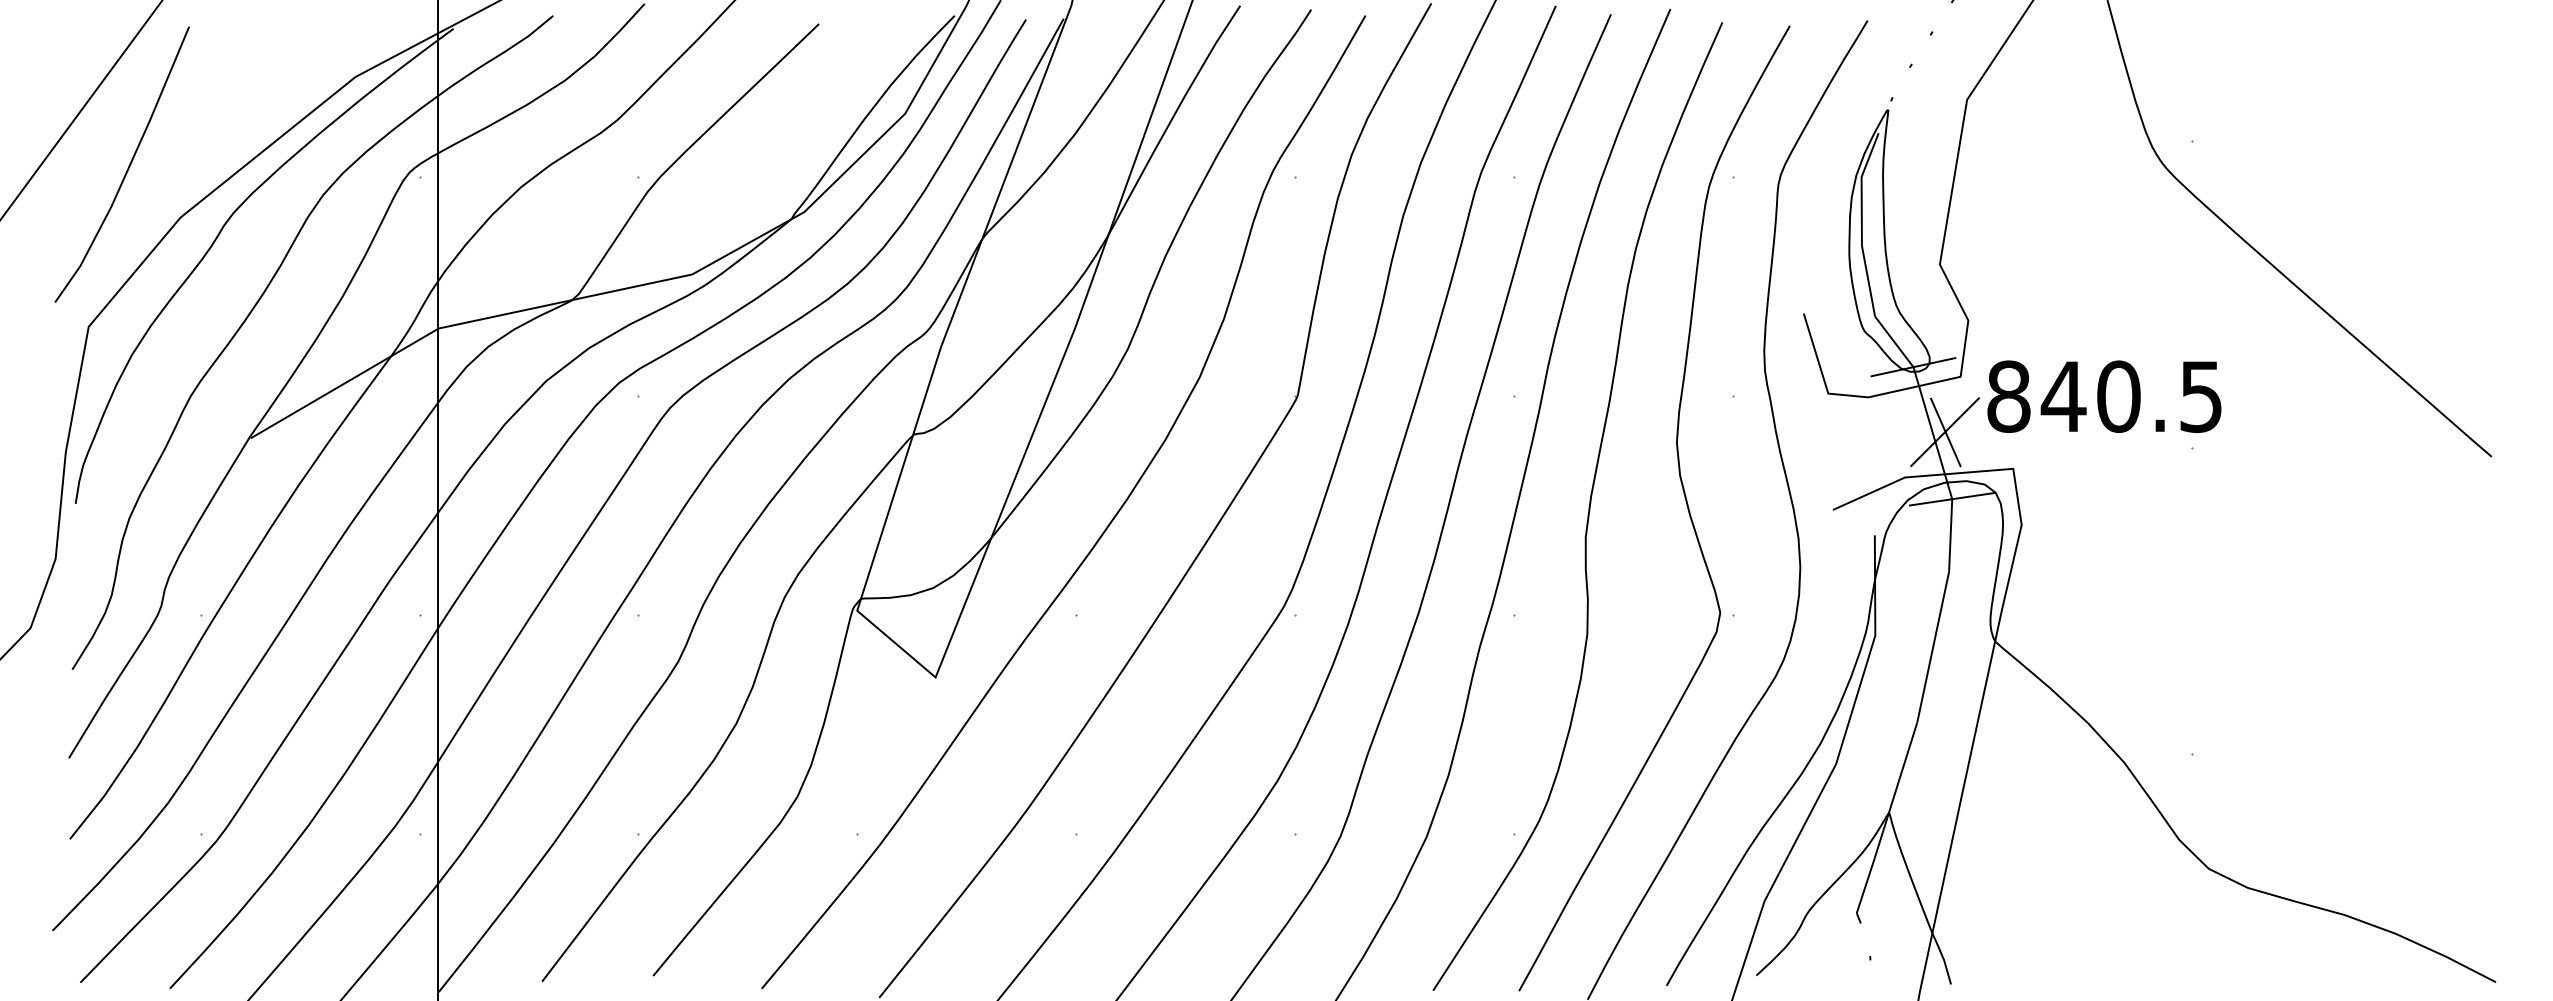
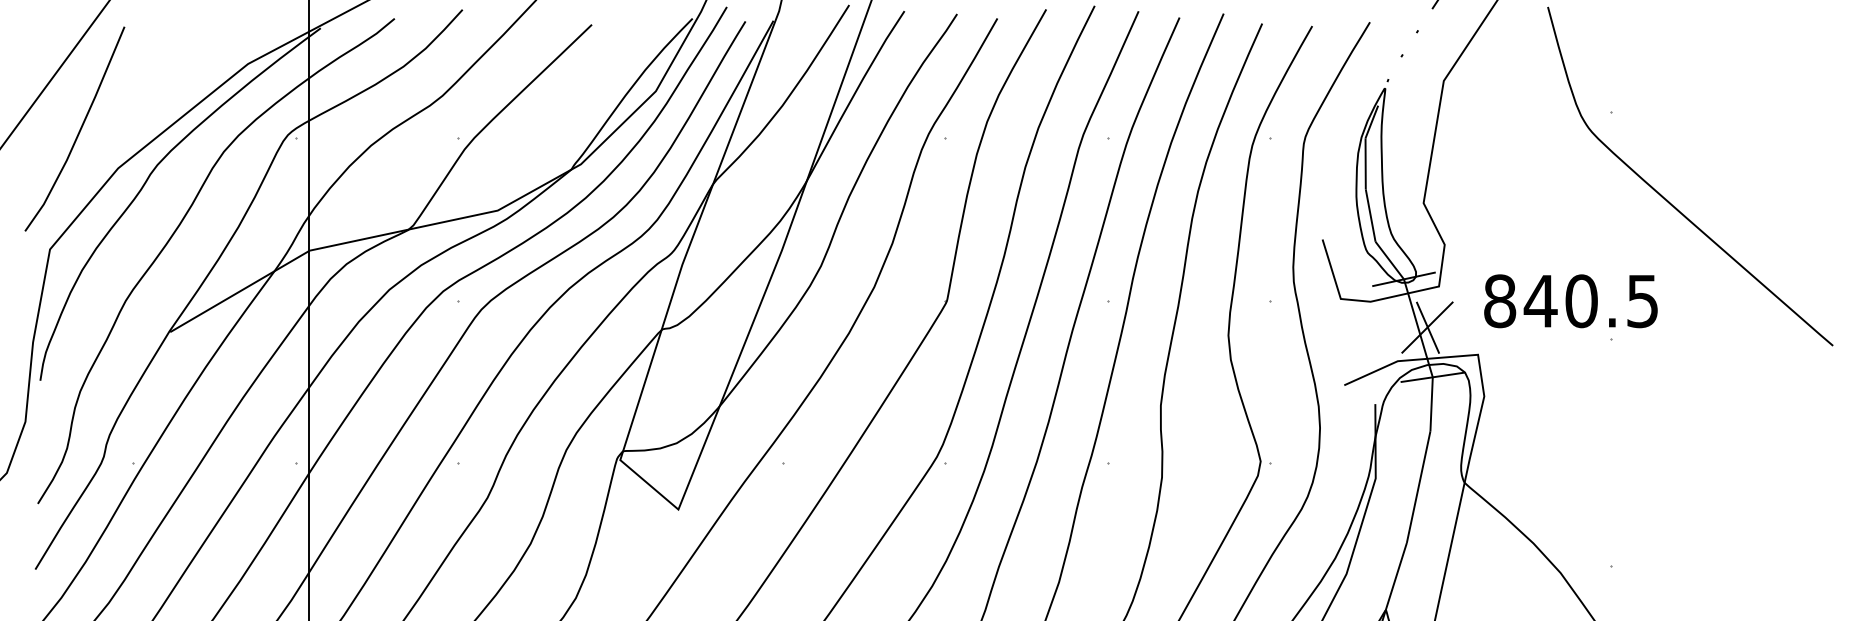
text: (2104, 396) -> (1570, 301), moved

